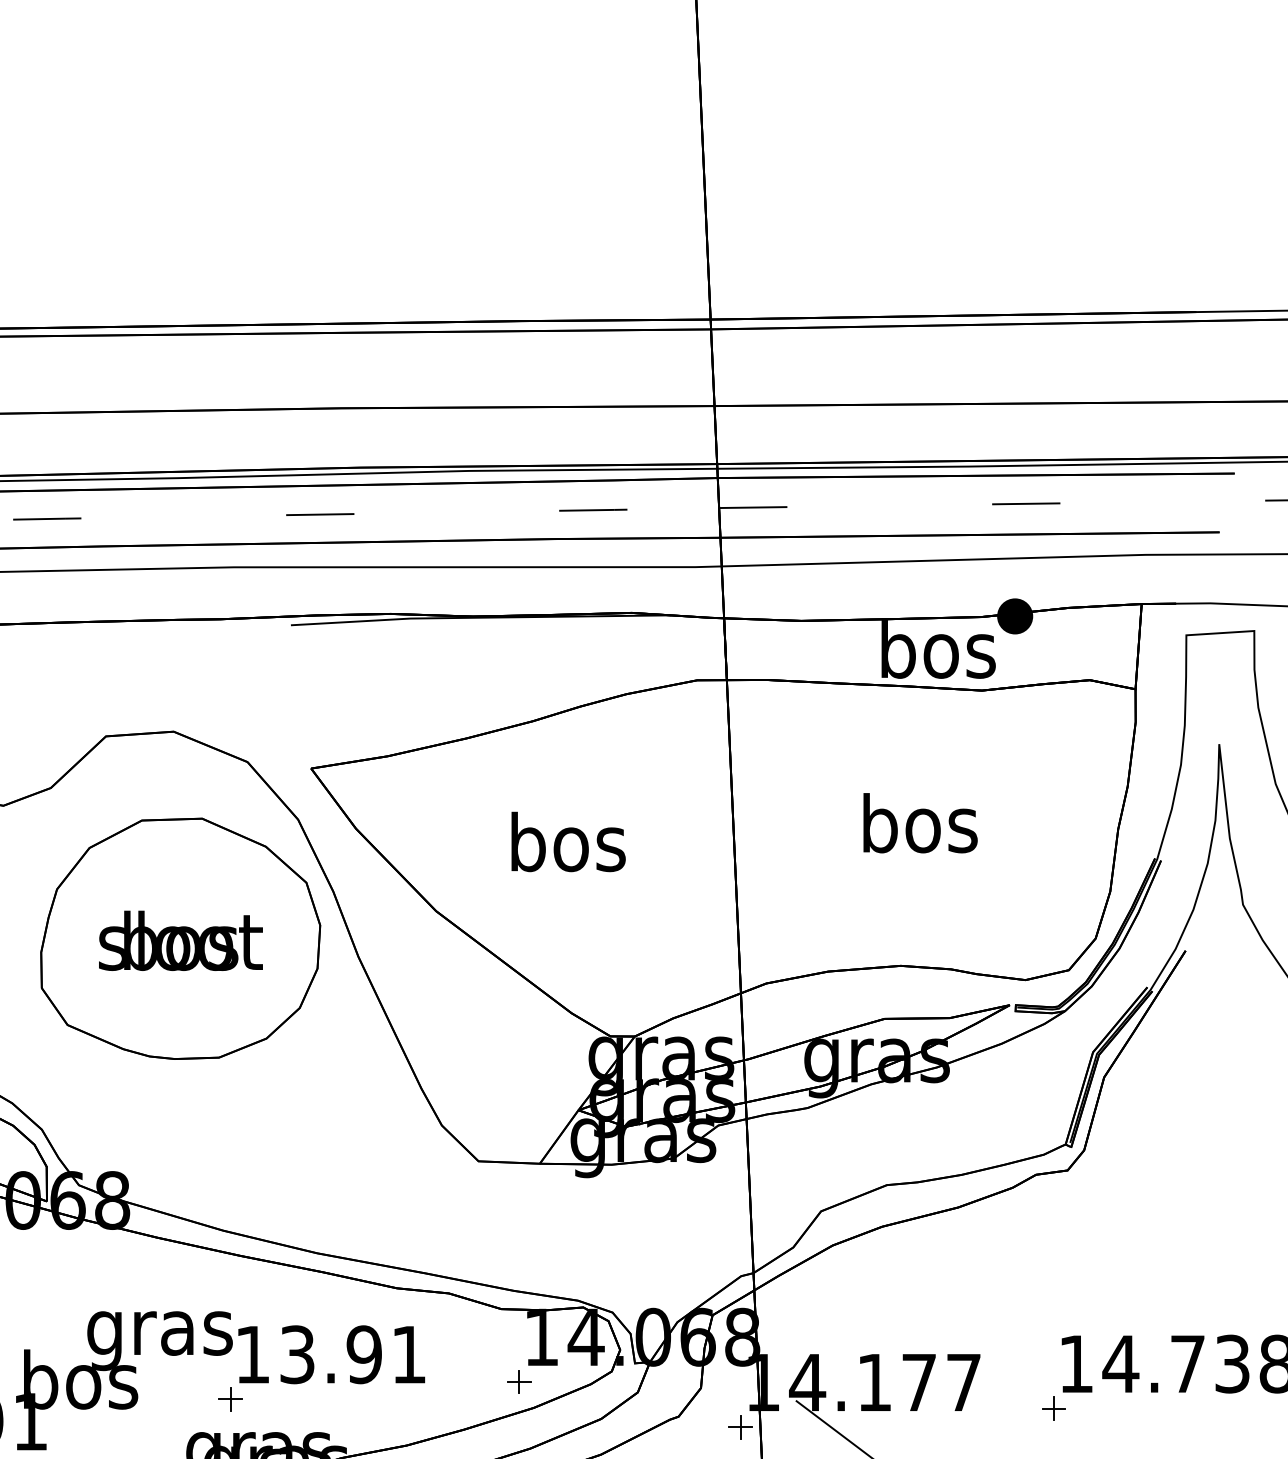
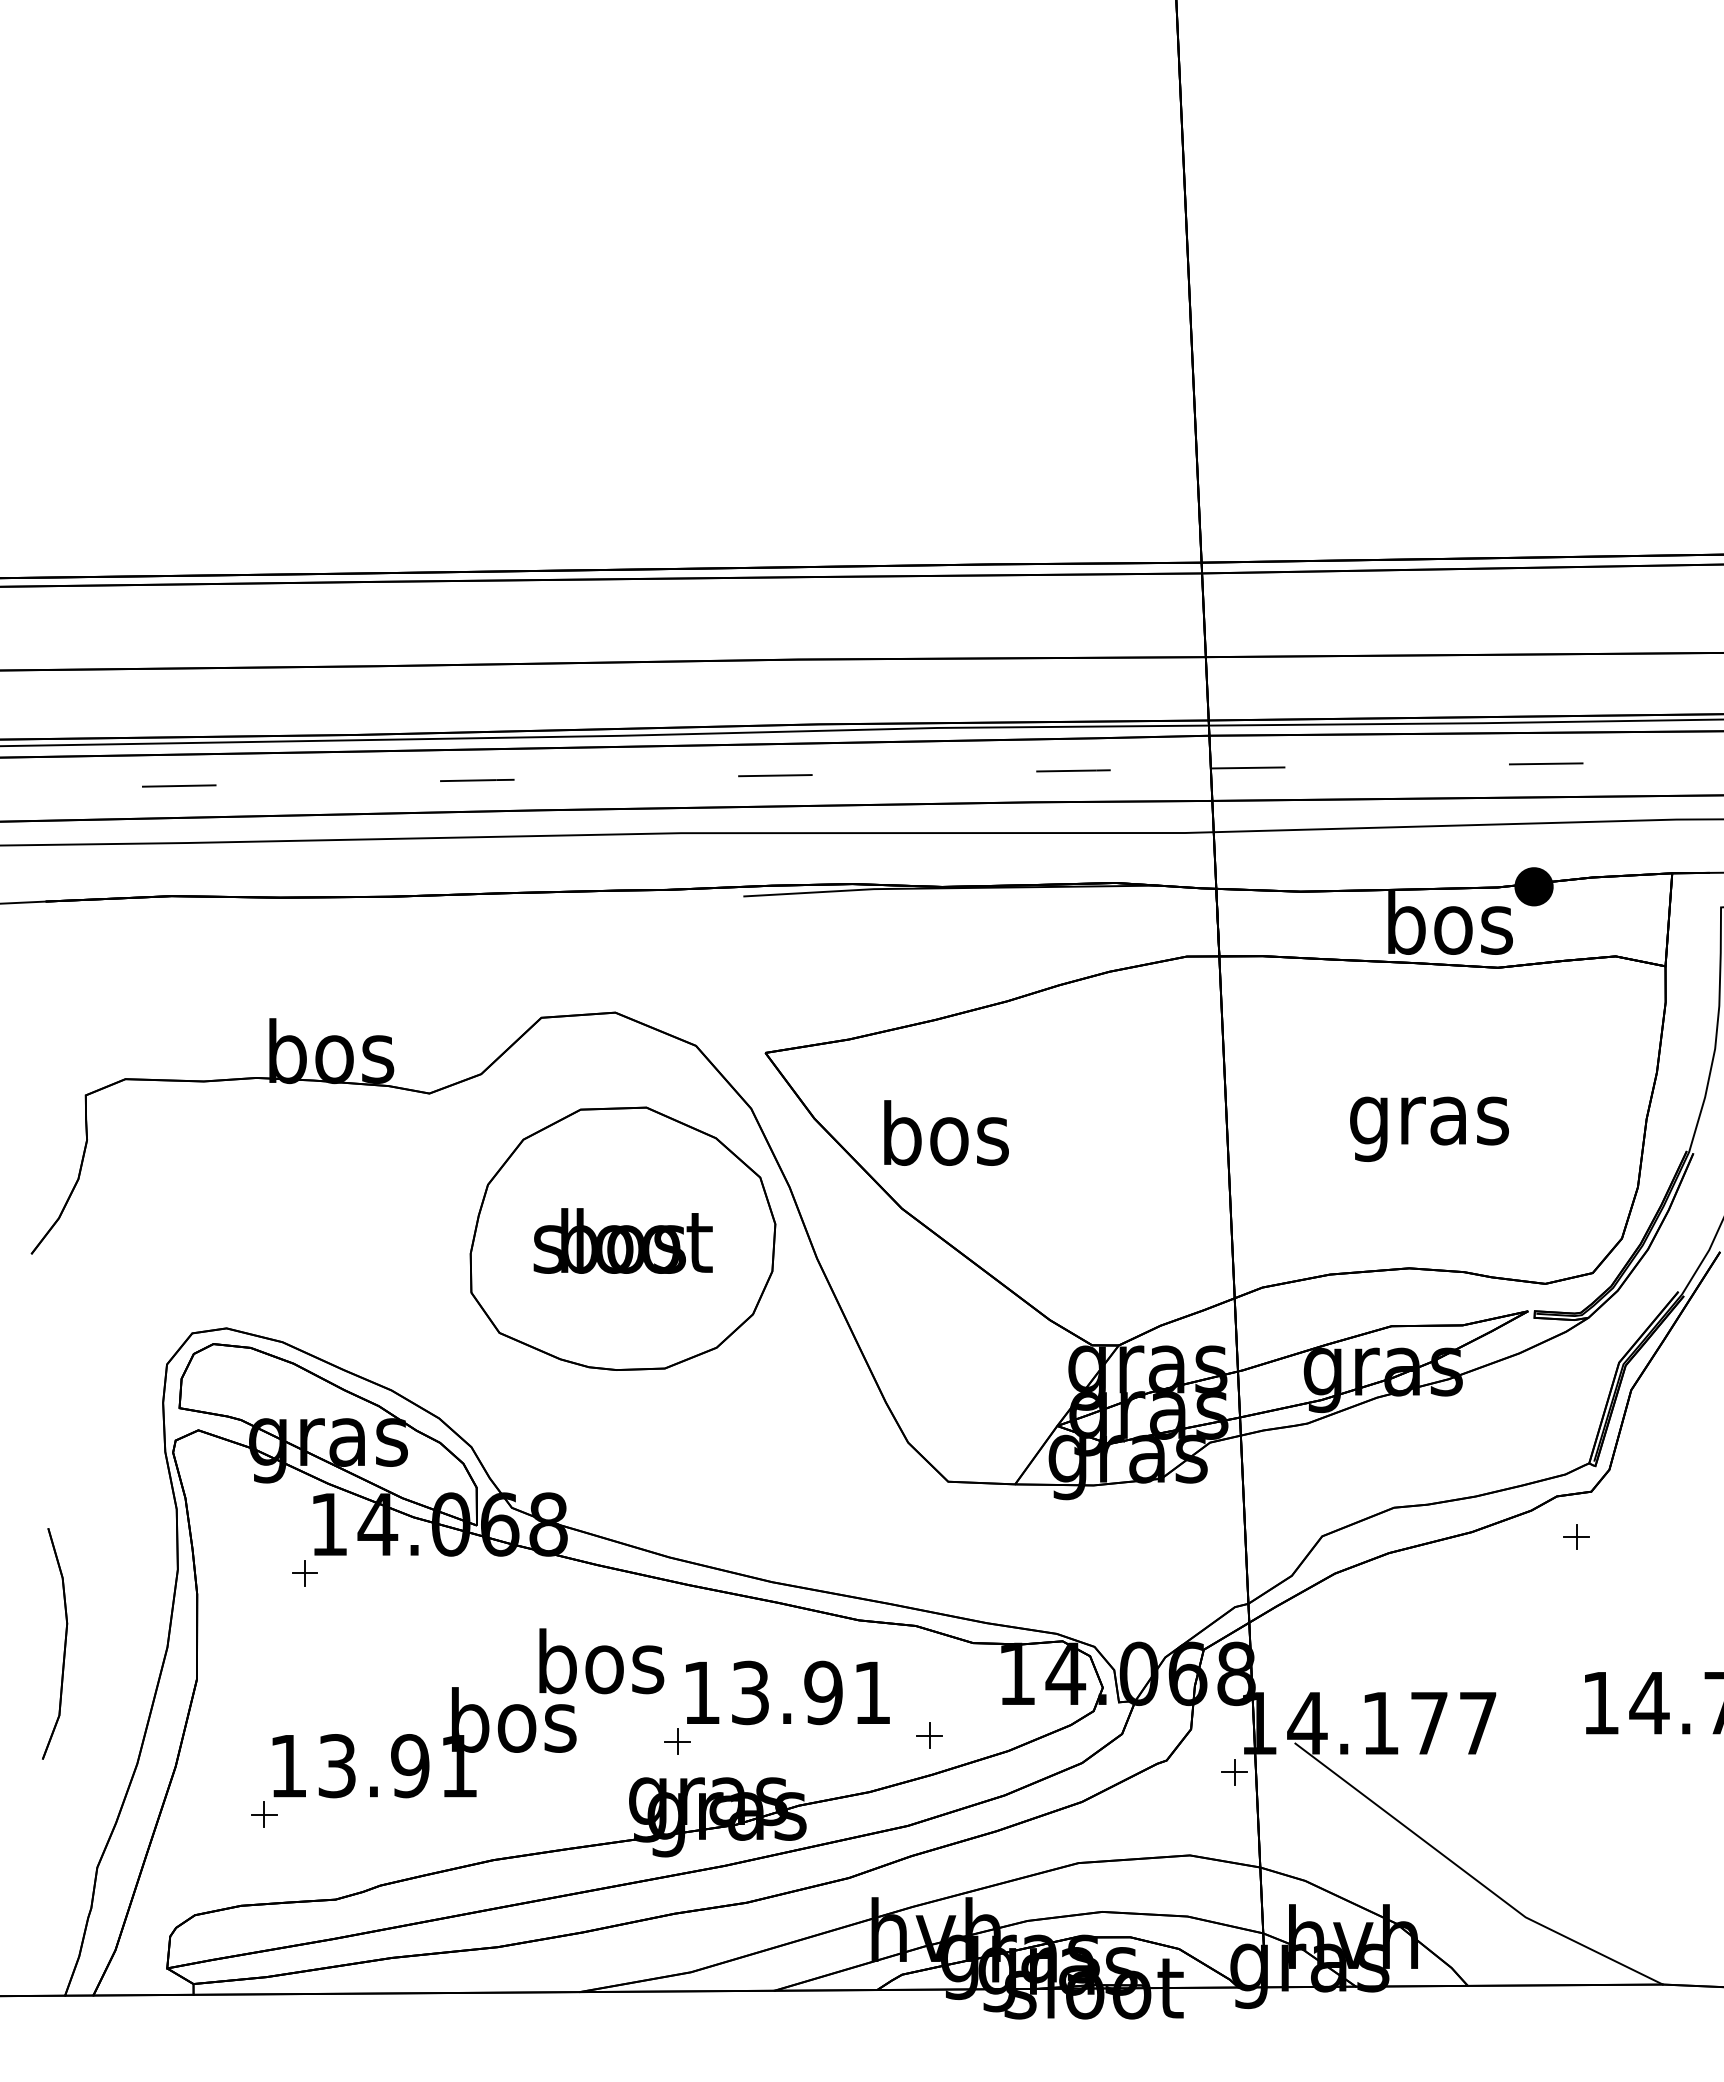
text: (919, 830) -> (1429, 1120), bos -> gras
text: (568, 841) -> (946, 1132), moved
text: (160, 1333) -> (600, 1669), gras -> bos
part: (519, 1381) -> (929, 1735), moved
part: (1054, 1408) -> (1576, 1536), moved

